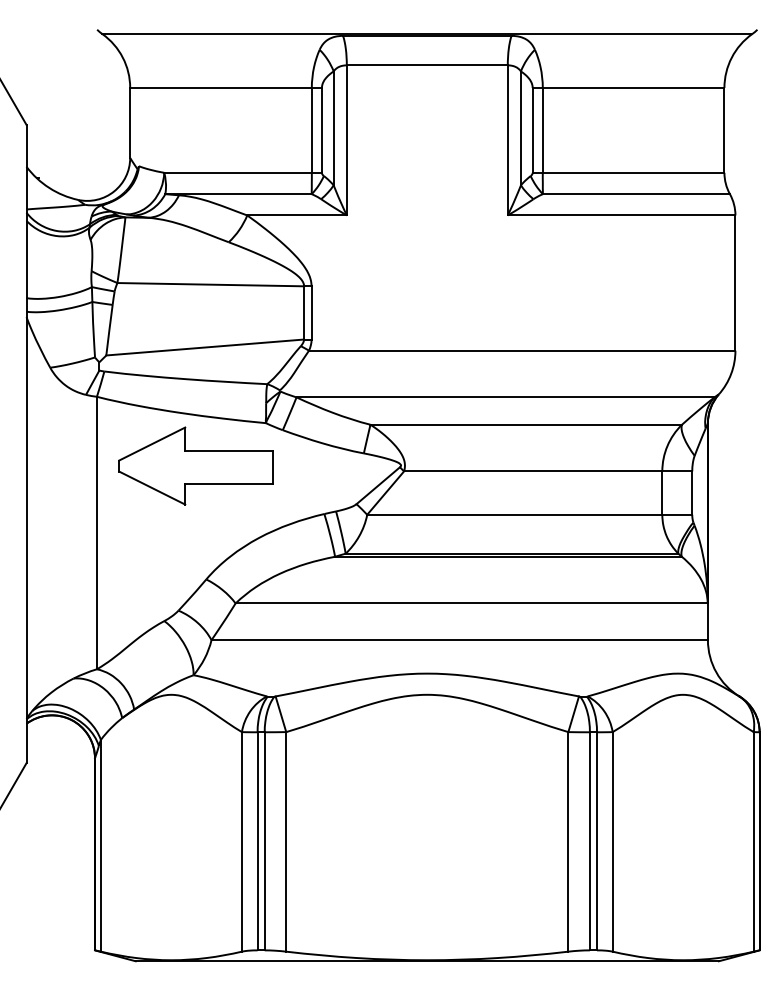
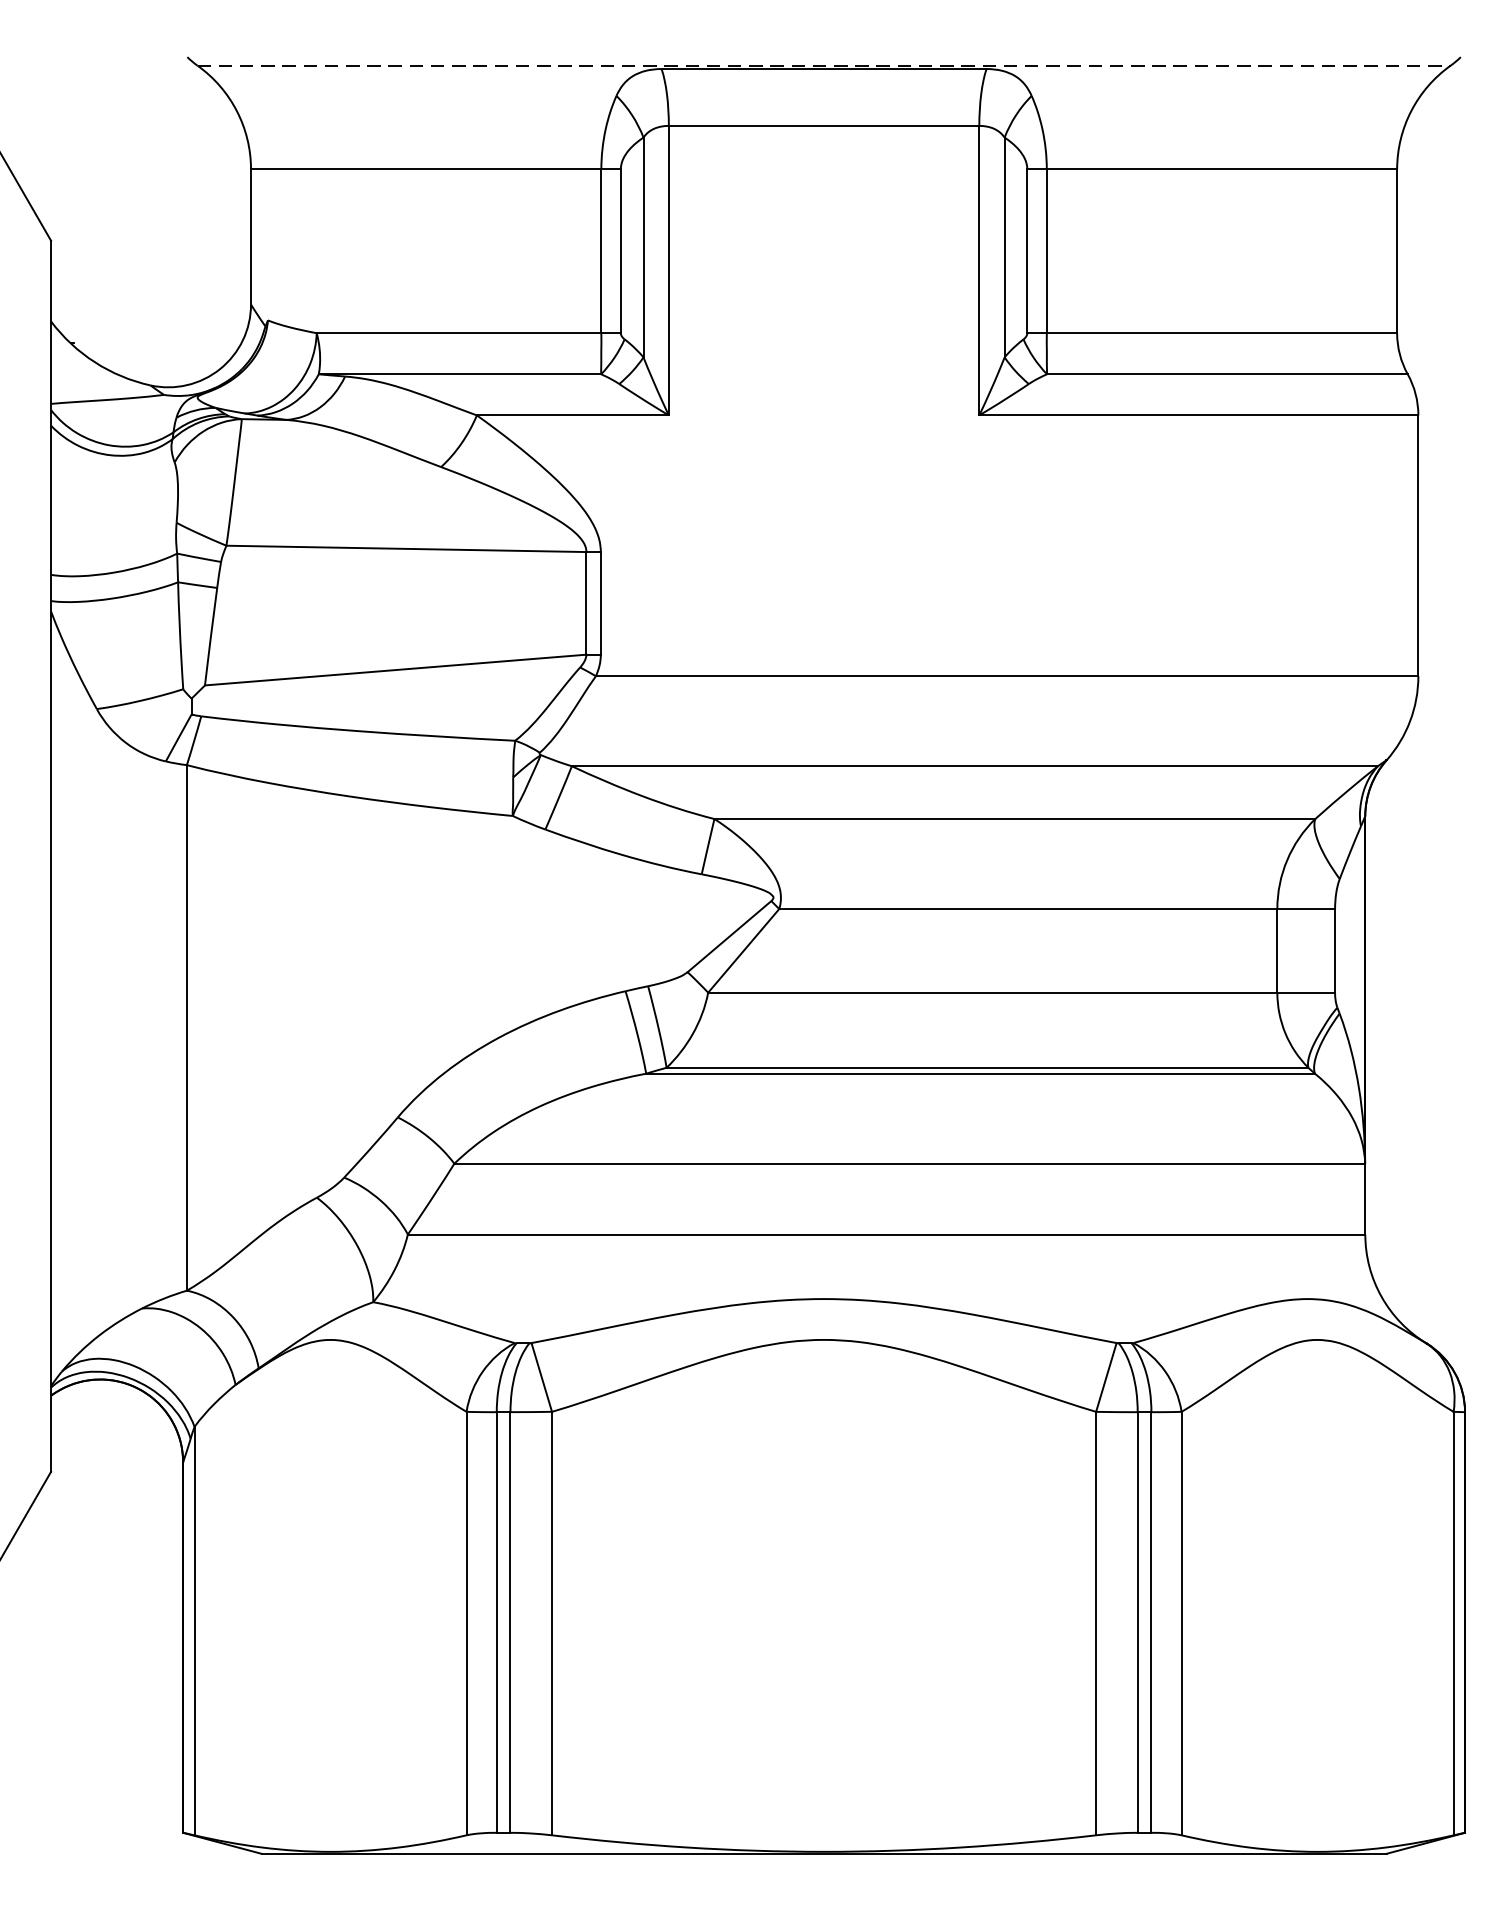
line: (427, 34) -> (824, 66), solid -> dashed
part: (195, 465) -> (376, 897), removed

